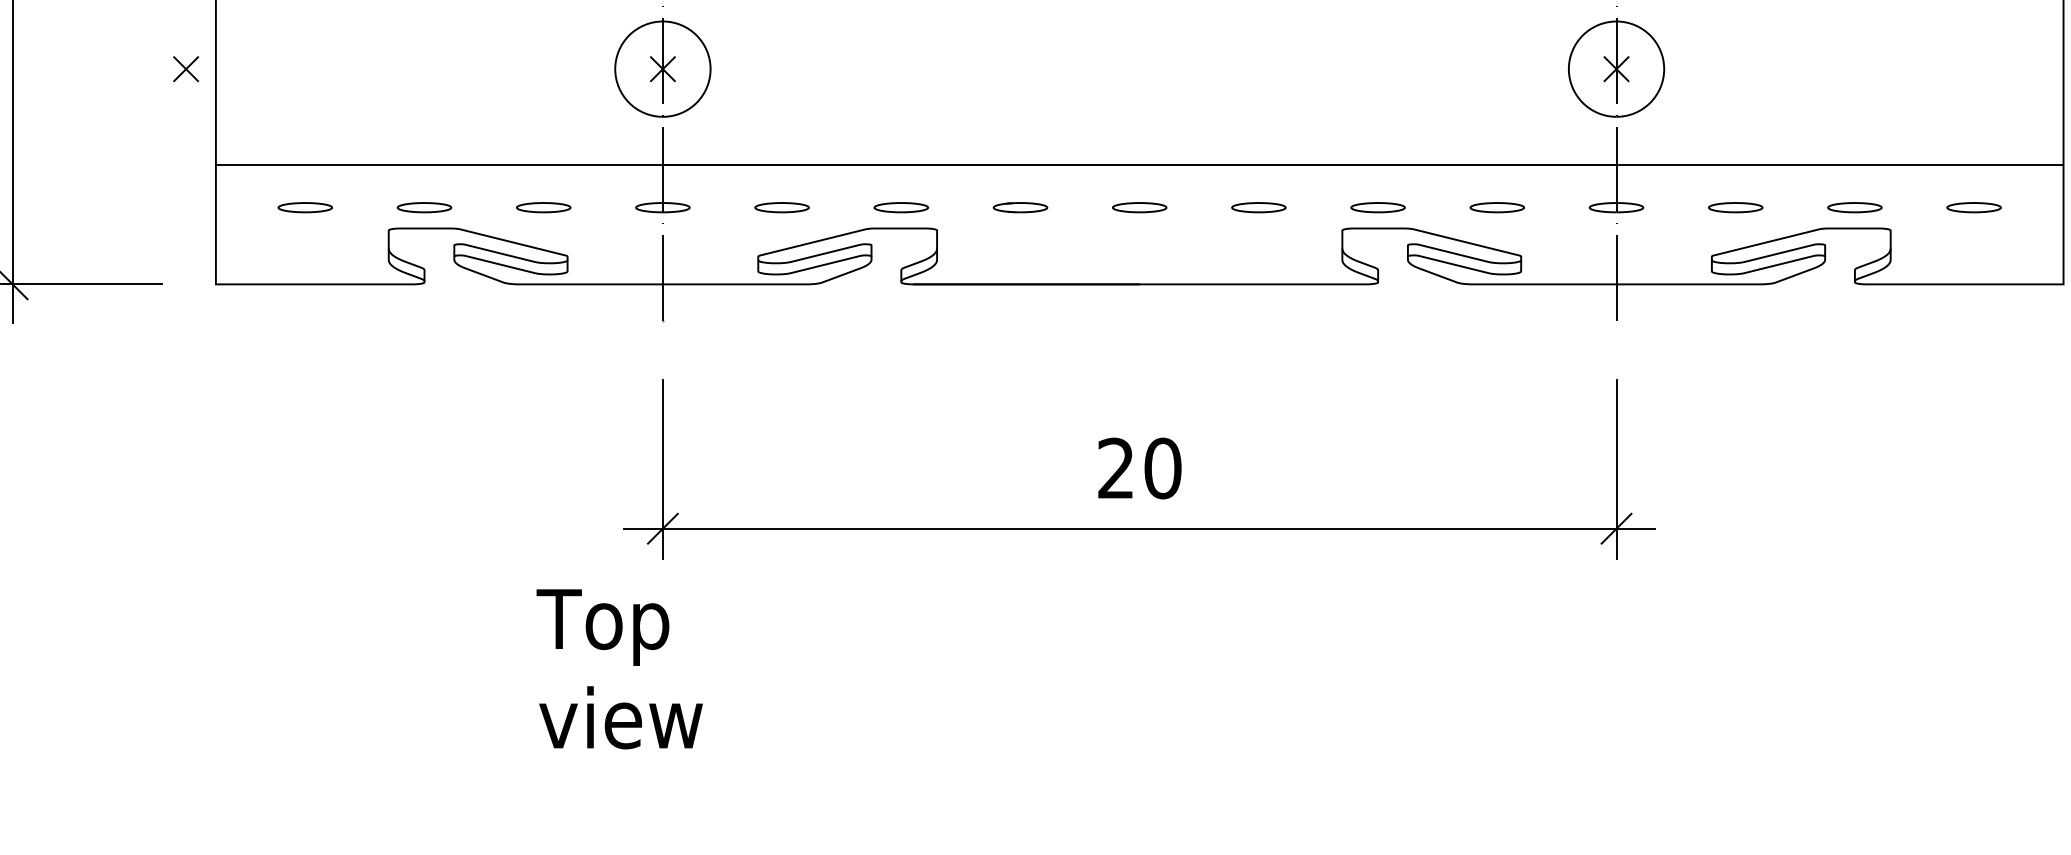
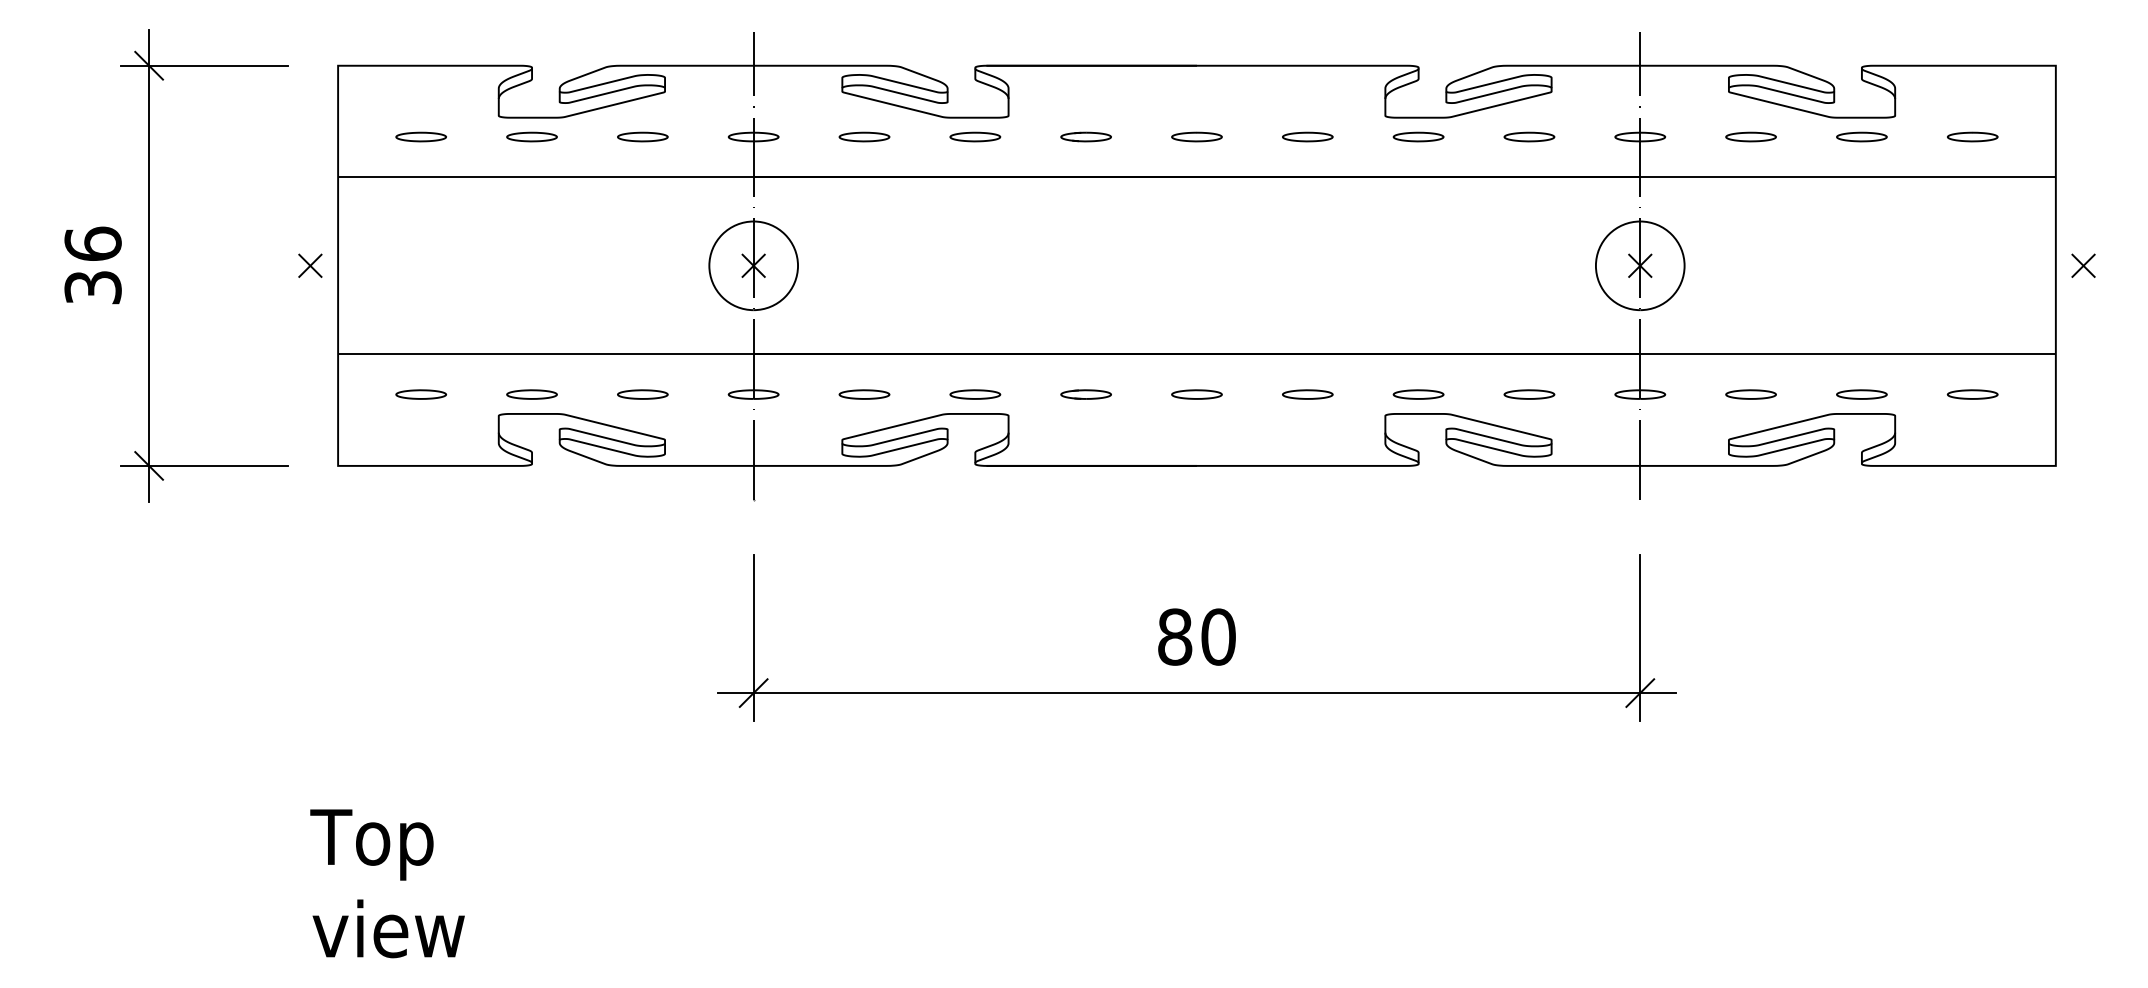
text: (1116, 467) -> (1175, 636), 20 -> 80
text: (619, 668) -> (387, 883), moved

